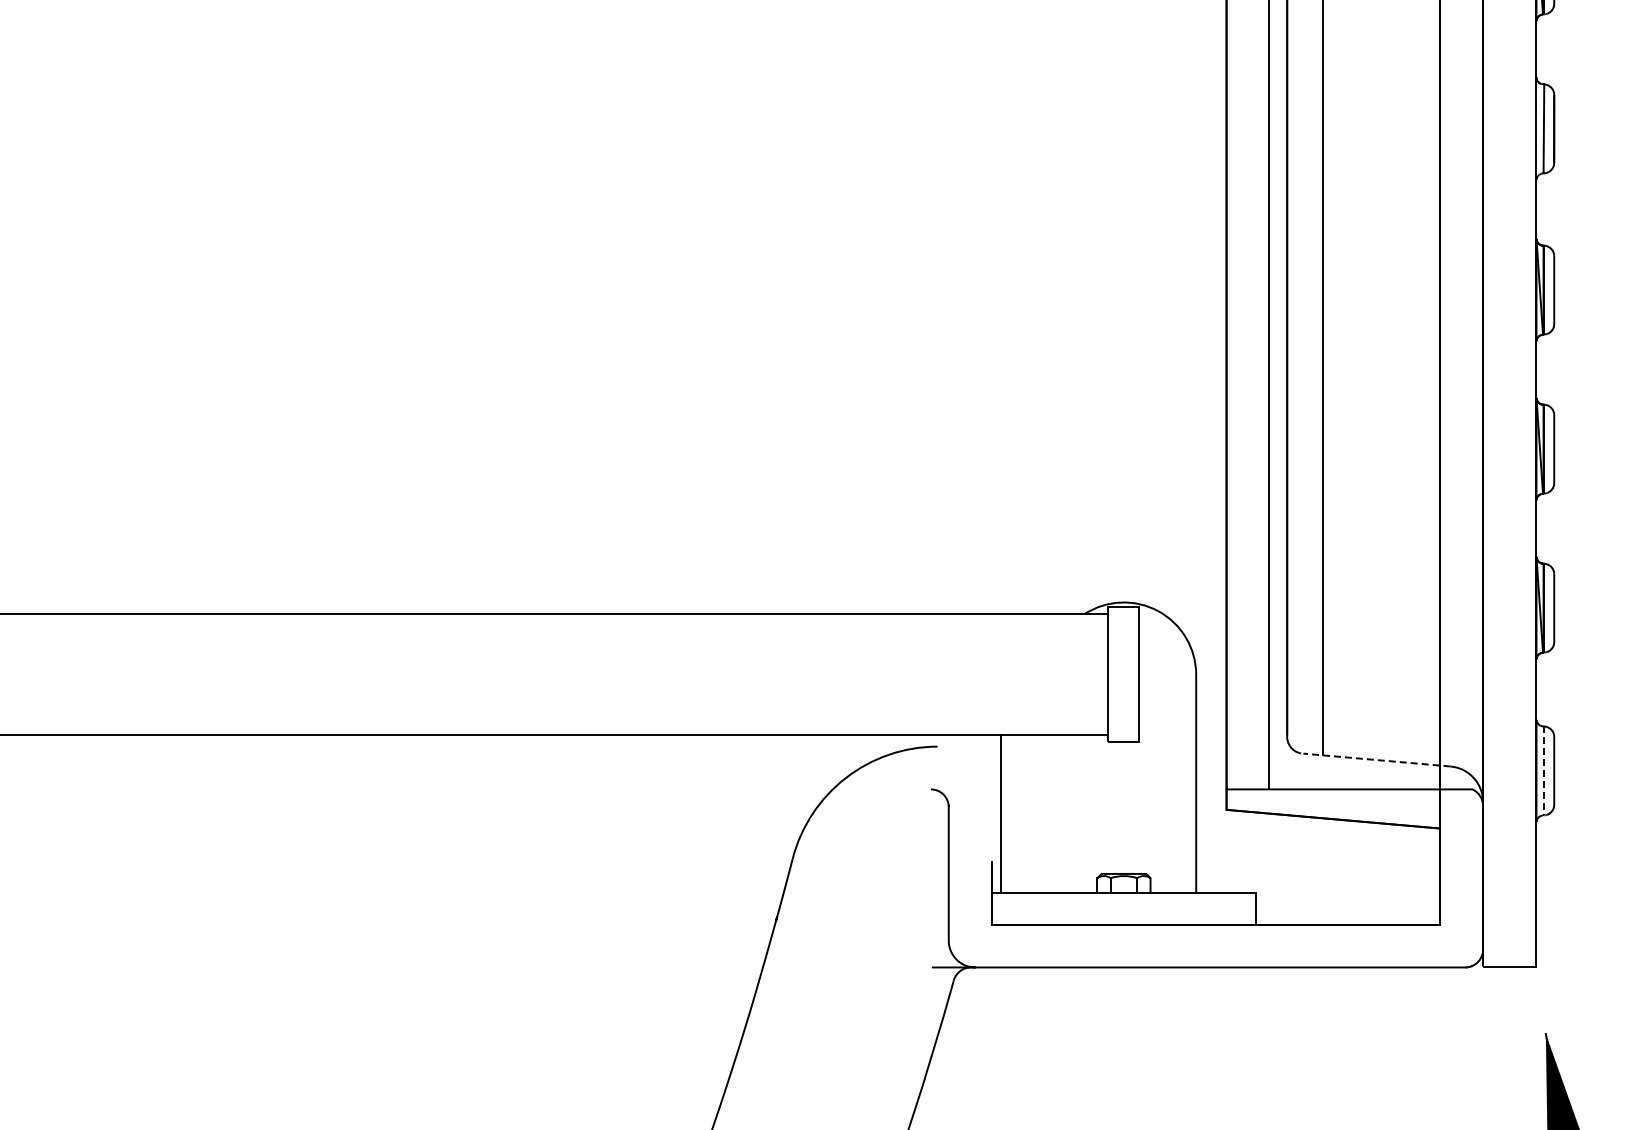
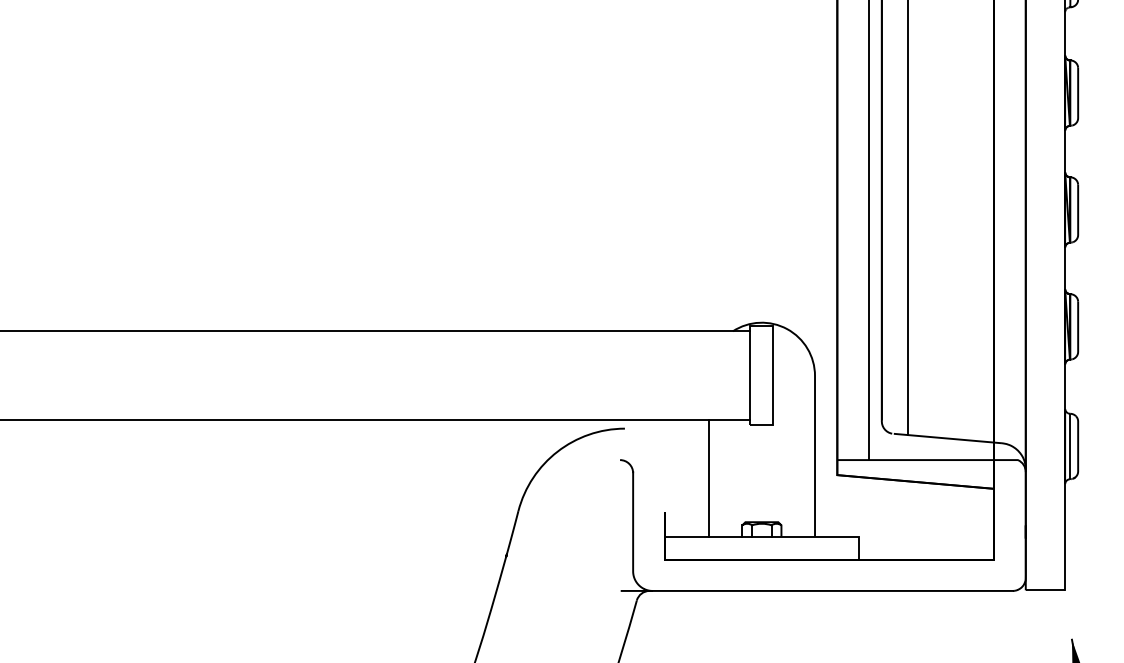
line: (1377, 760) -> (948, 438), dashed -> solid
line: (1543, 770) -> (1070, 446), dashed -> solid
line: (1000, 814) -> (708, 478), moved

